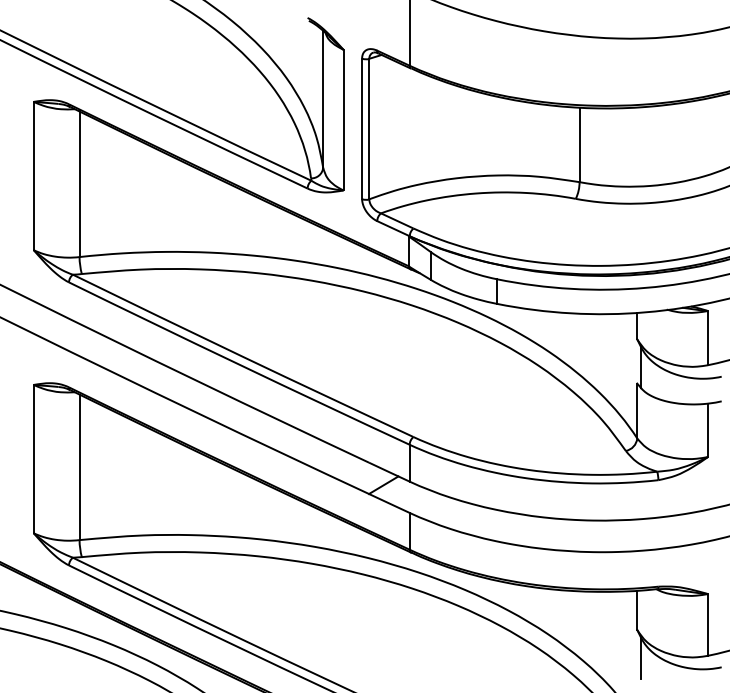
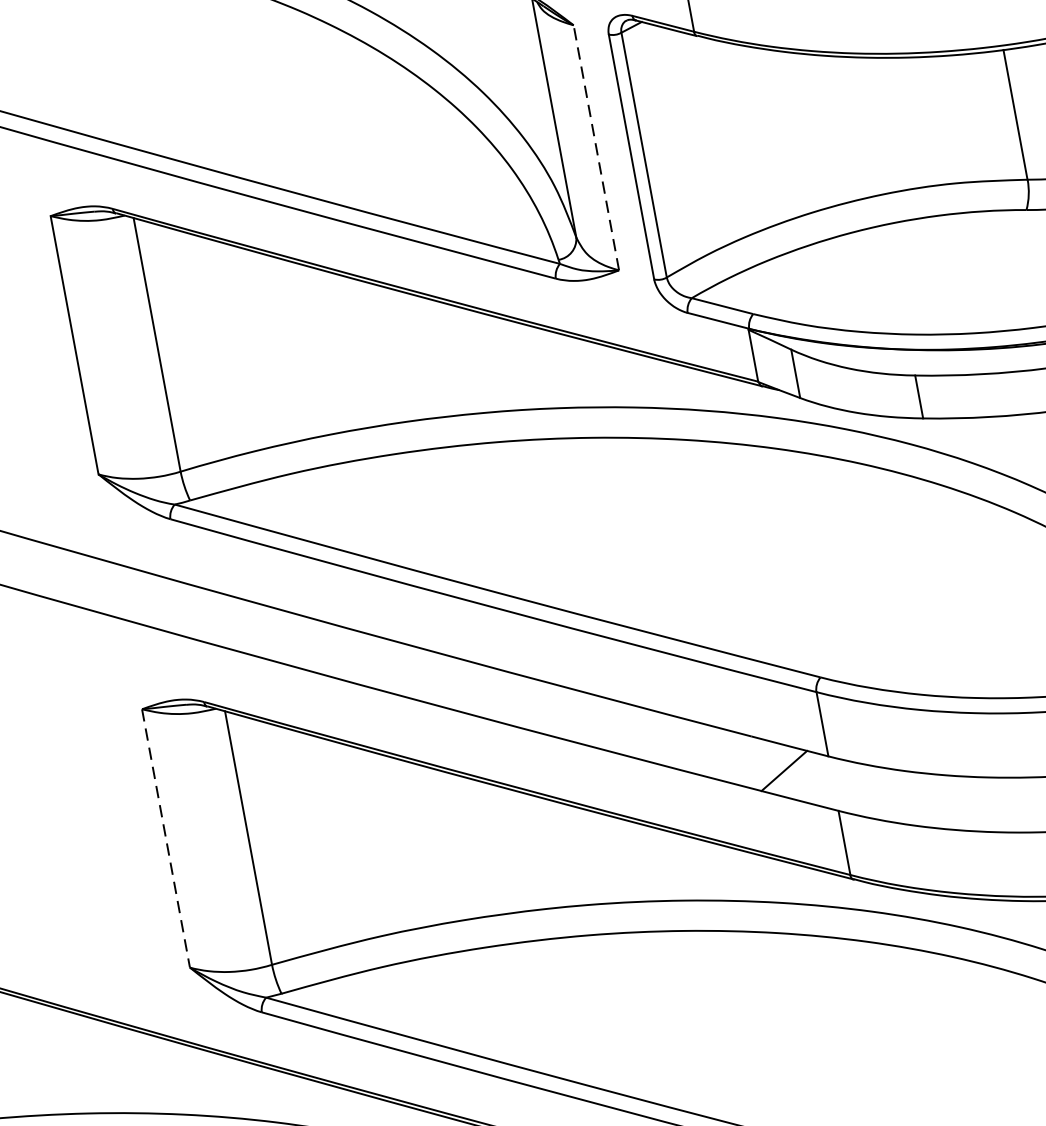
line: (343, 119) -> (596, 146), solid -> dashed
line: (33, 459) -> (165, 839), solid -> dashed

